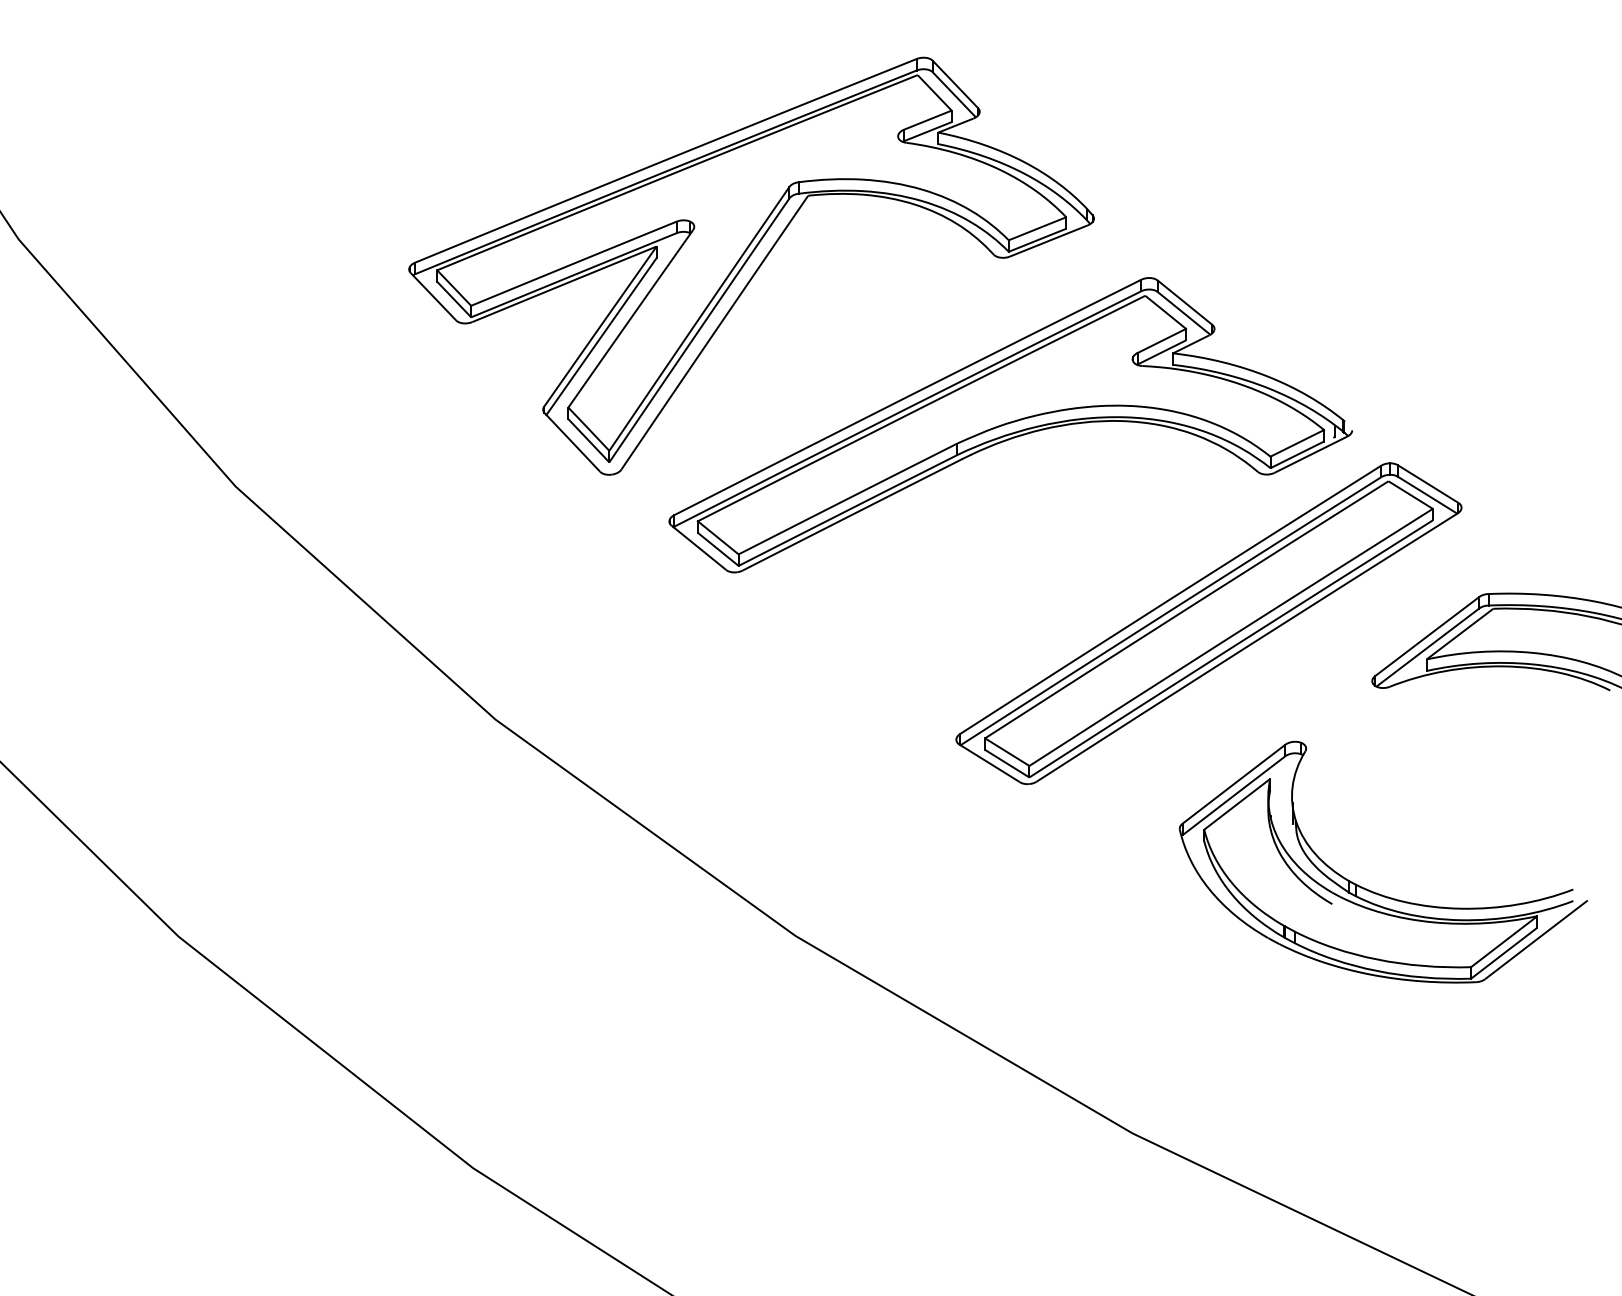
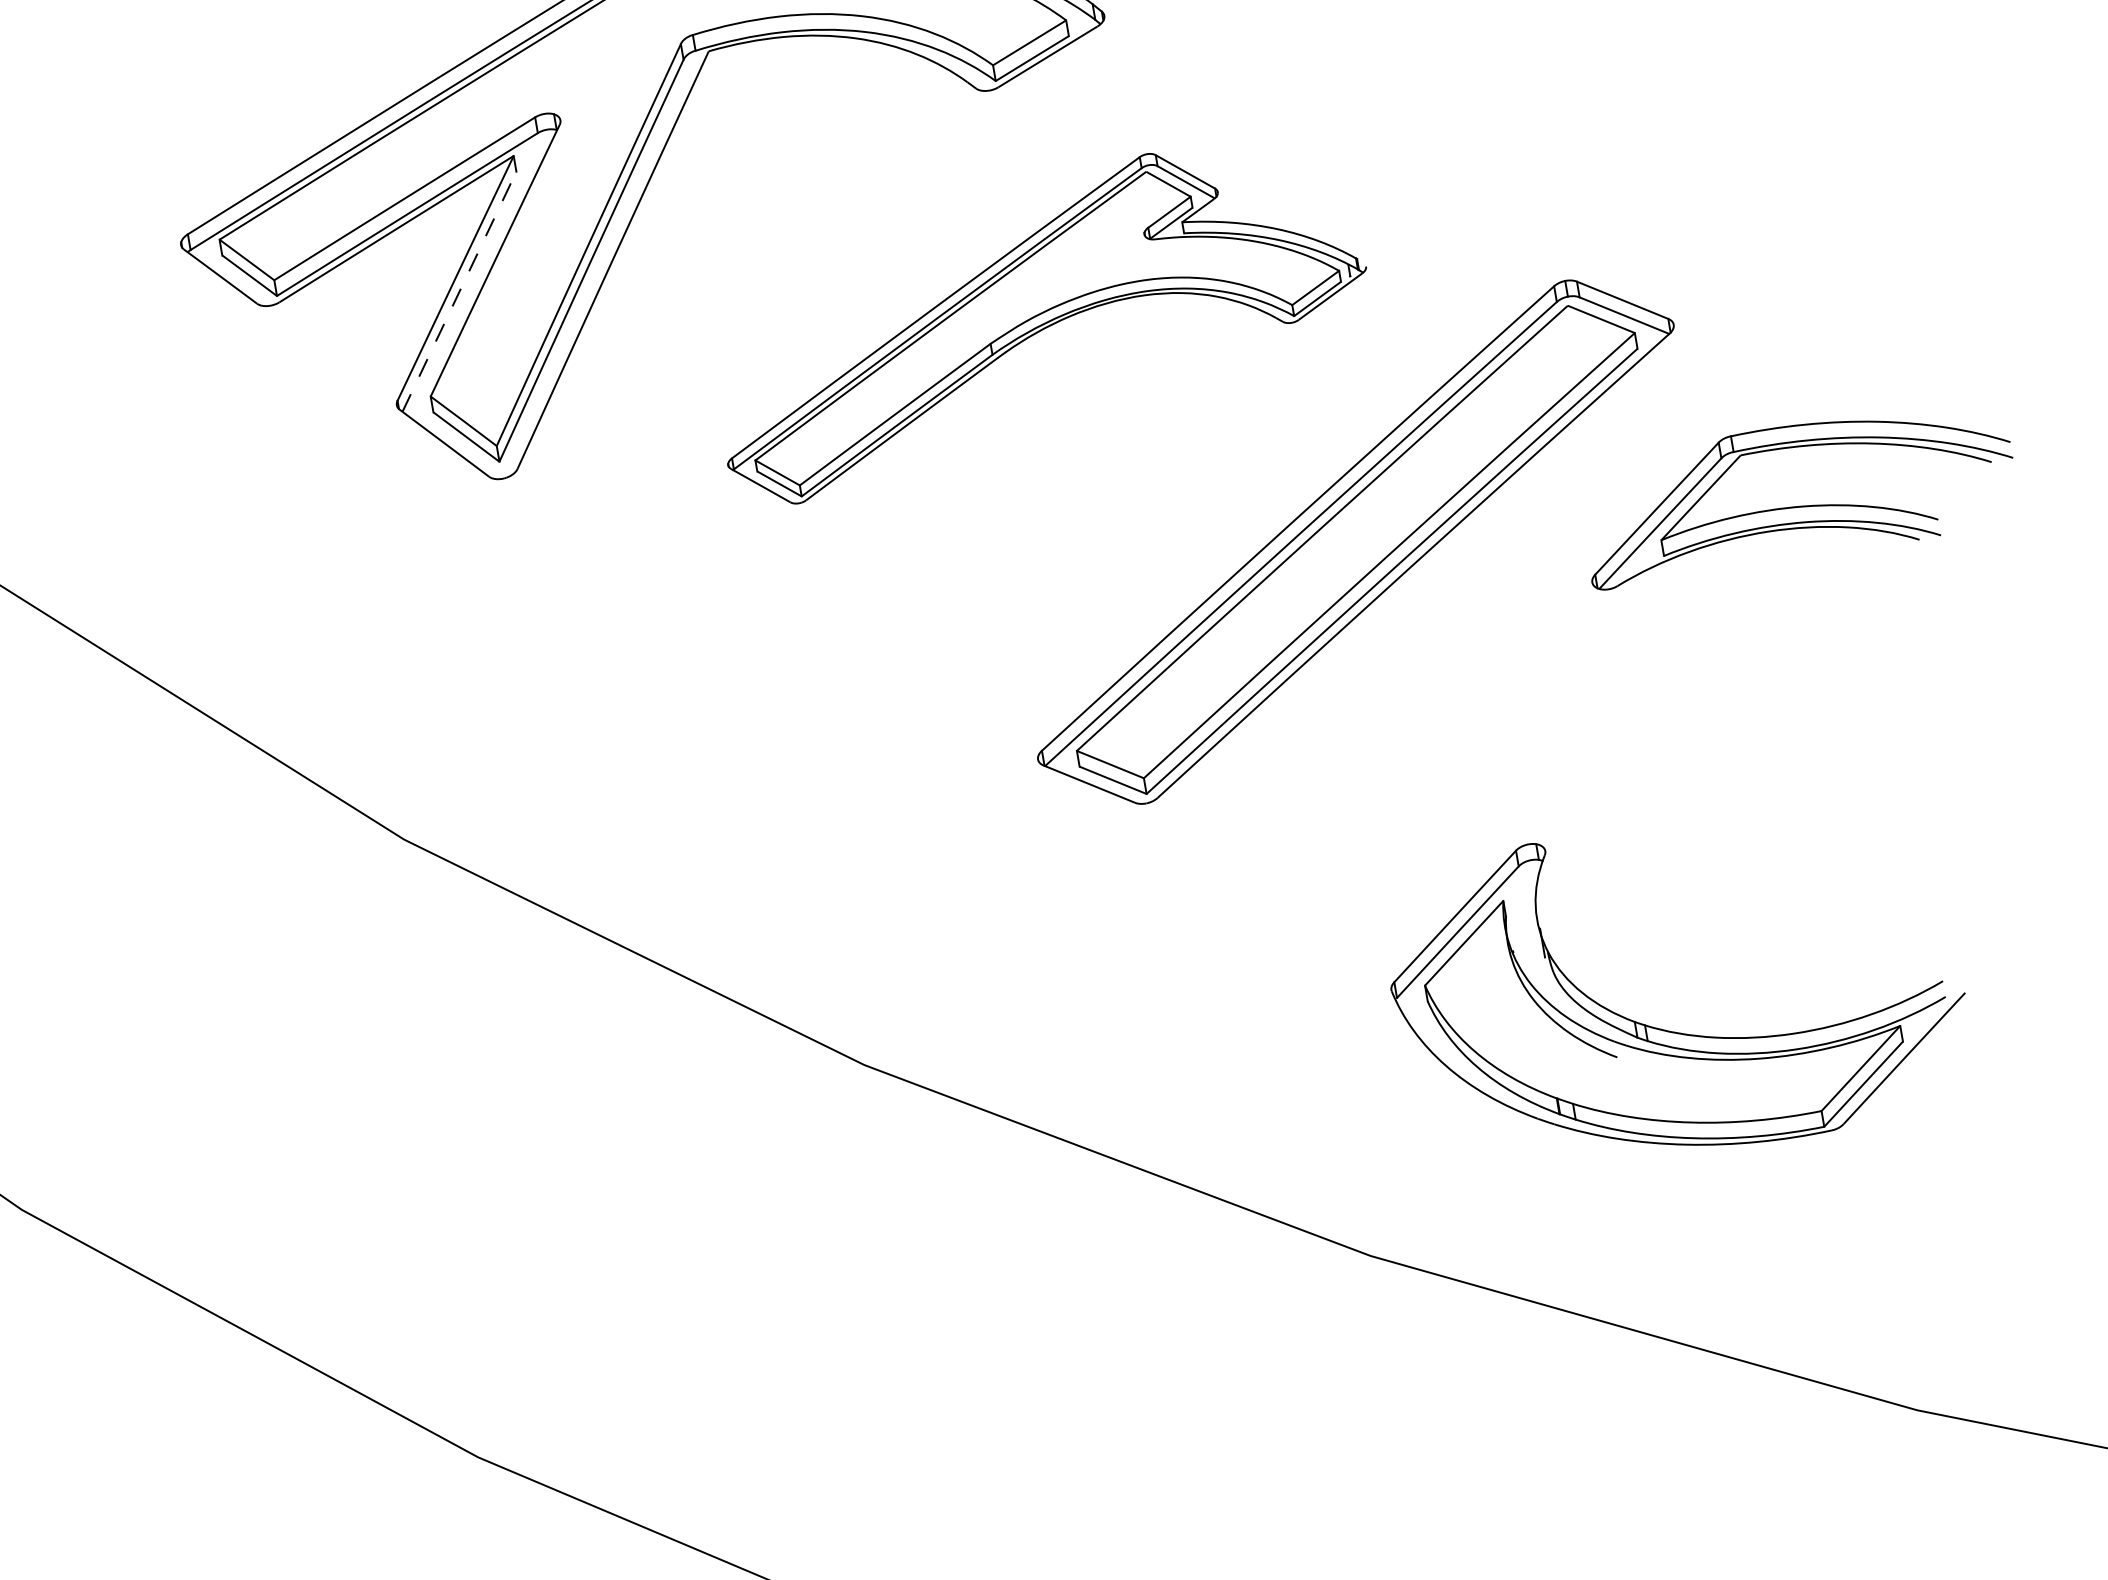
line: (601, 336) -> (459, 291), solid -> dashed
part: (1010, 425) -> (1038, 317), size x0.7
part: (1369, 889) -> (1664, 1028), moved

